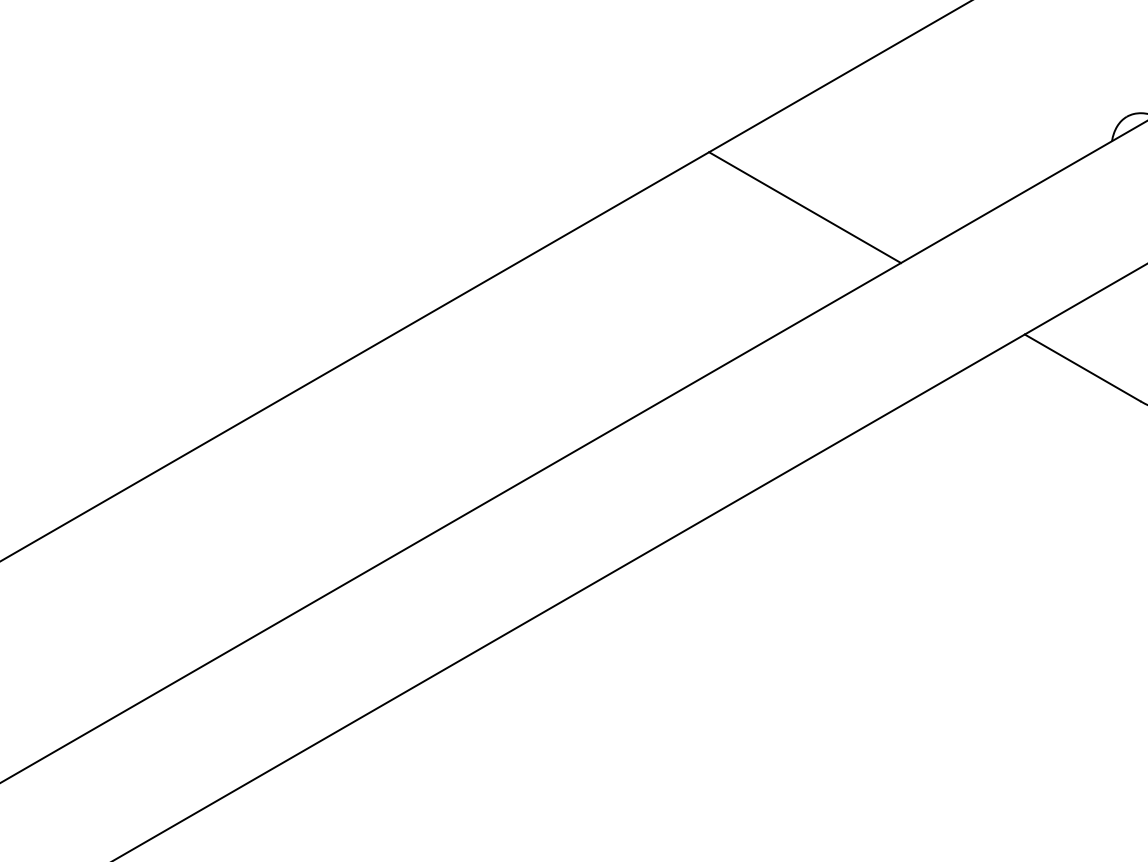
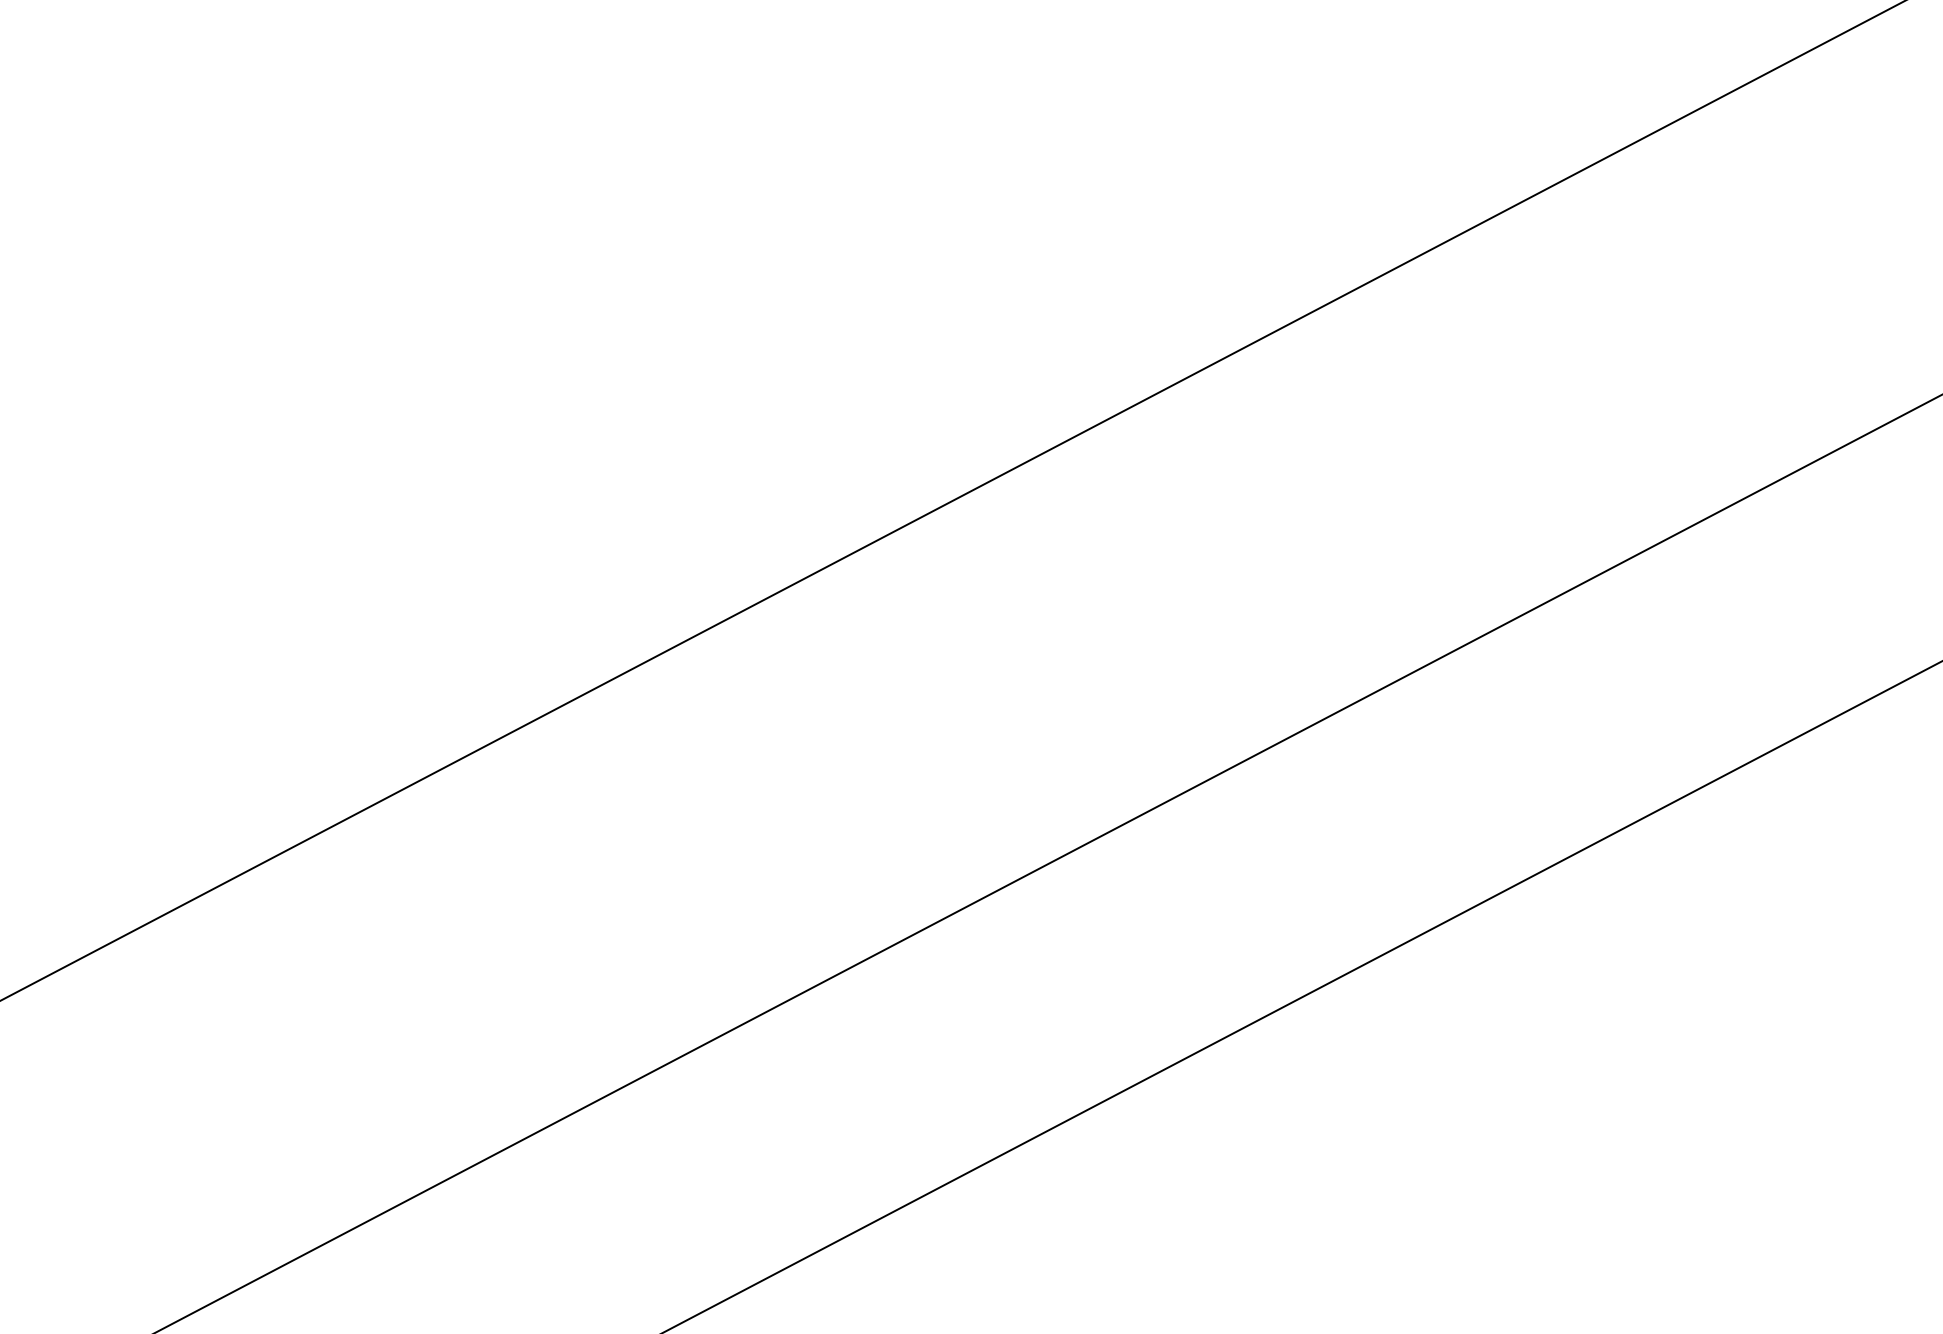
line: (805, 207) -> (1541, 398), removed

